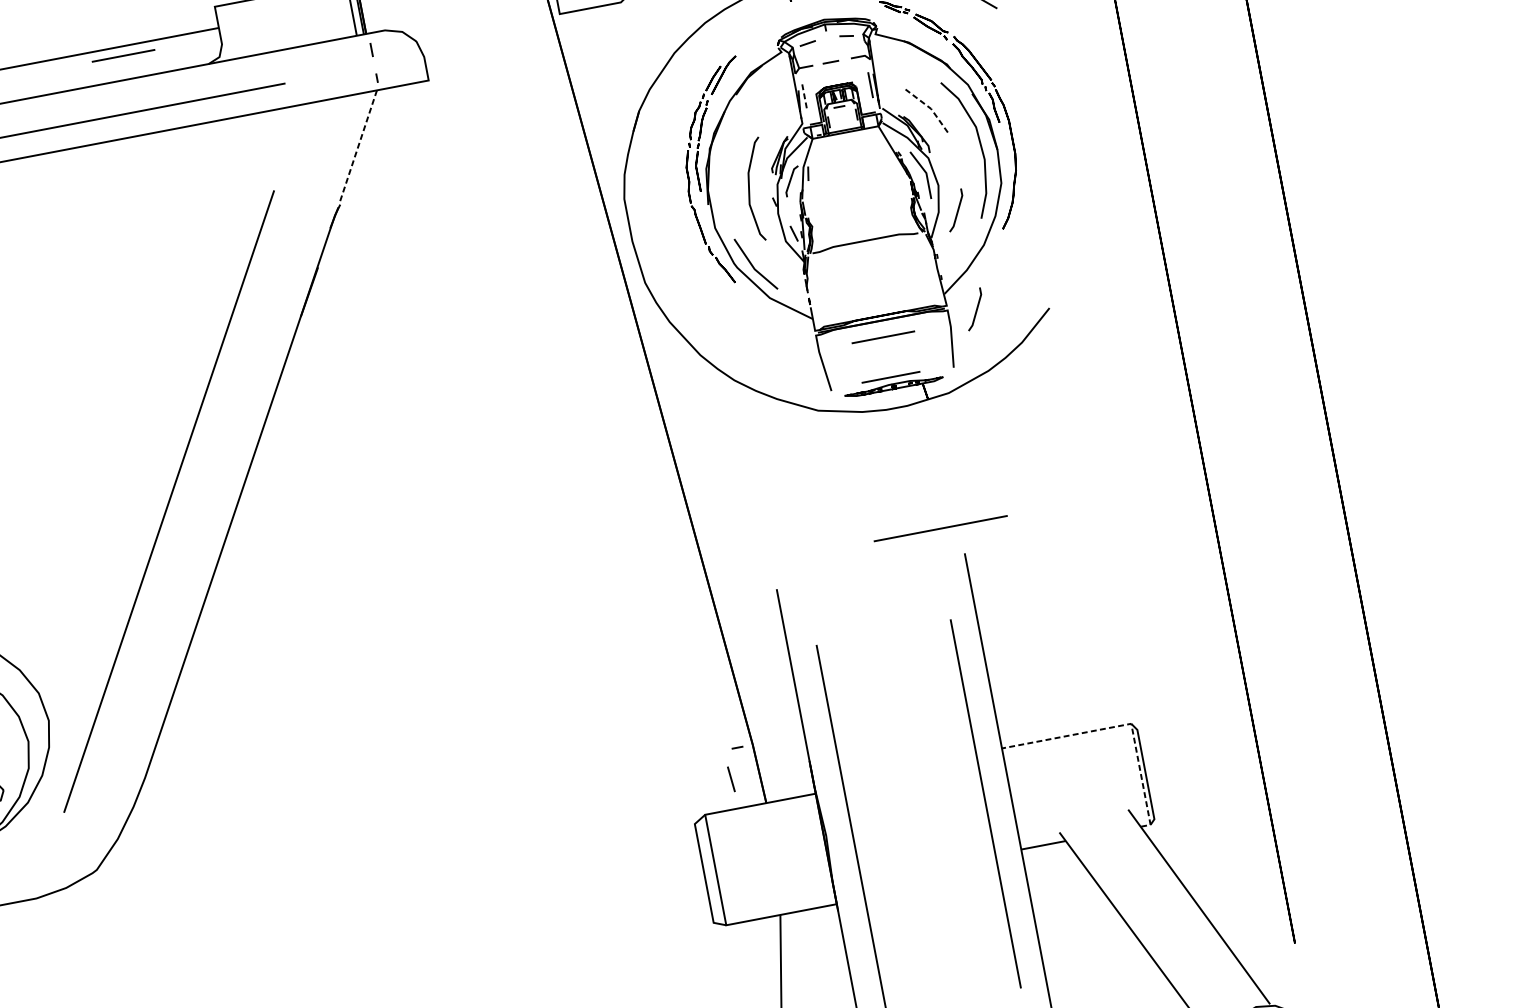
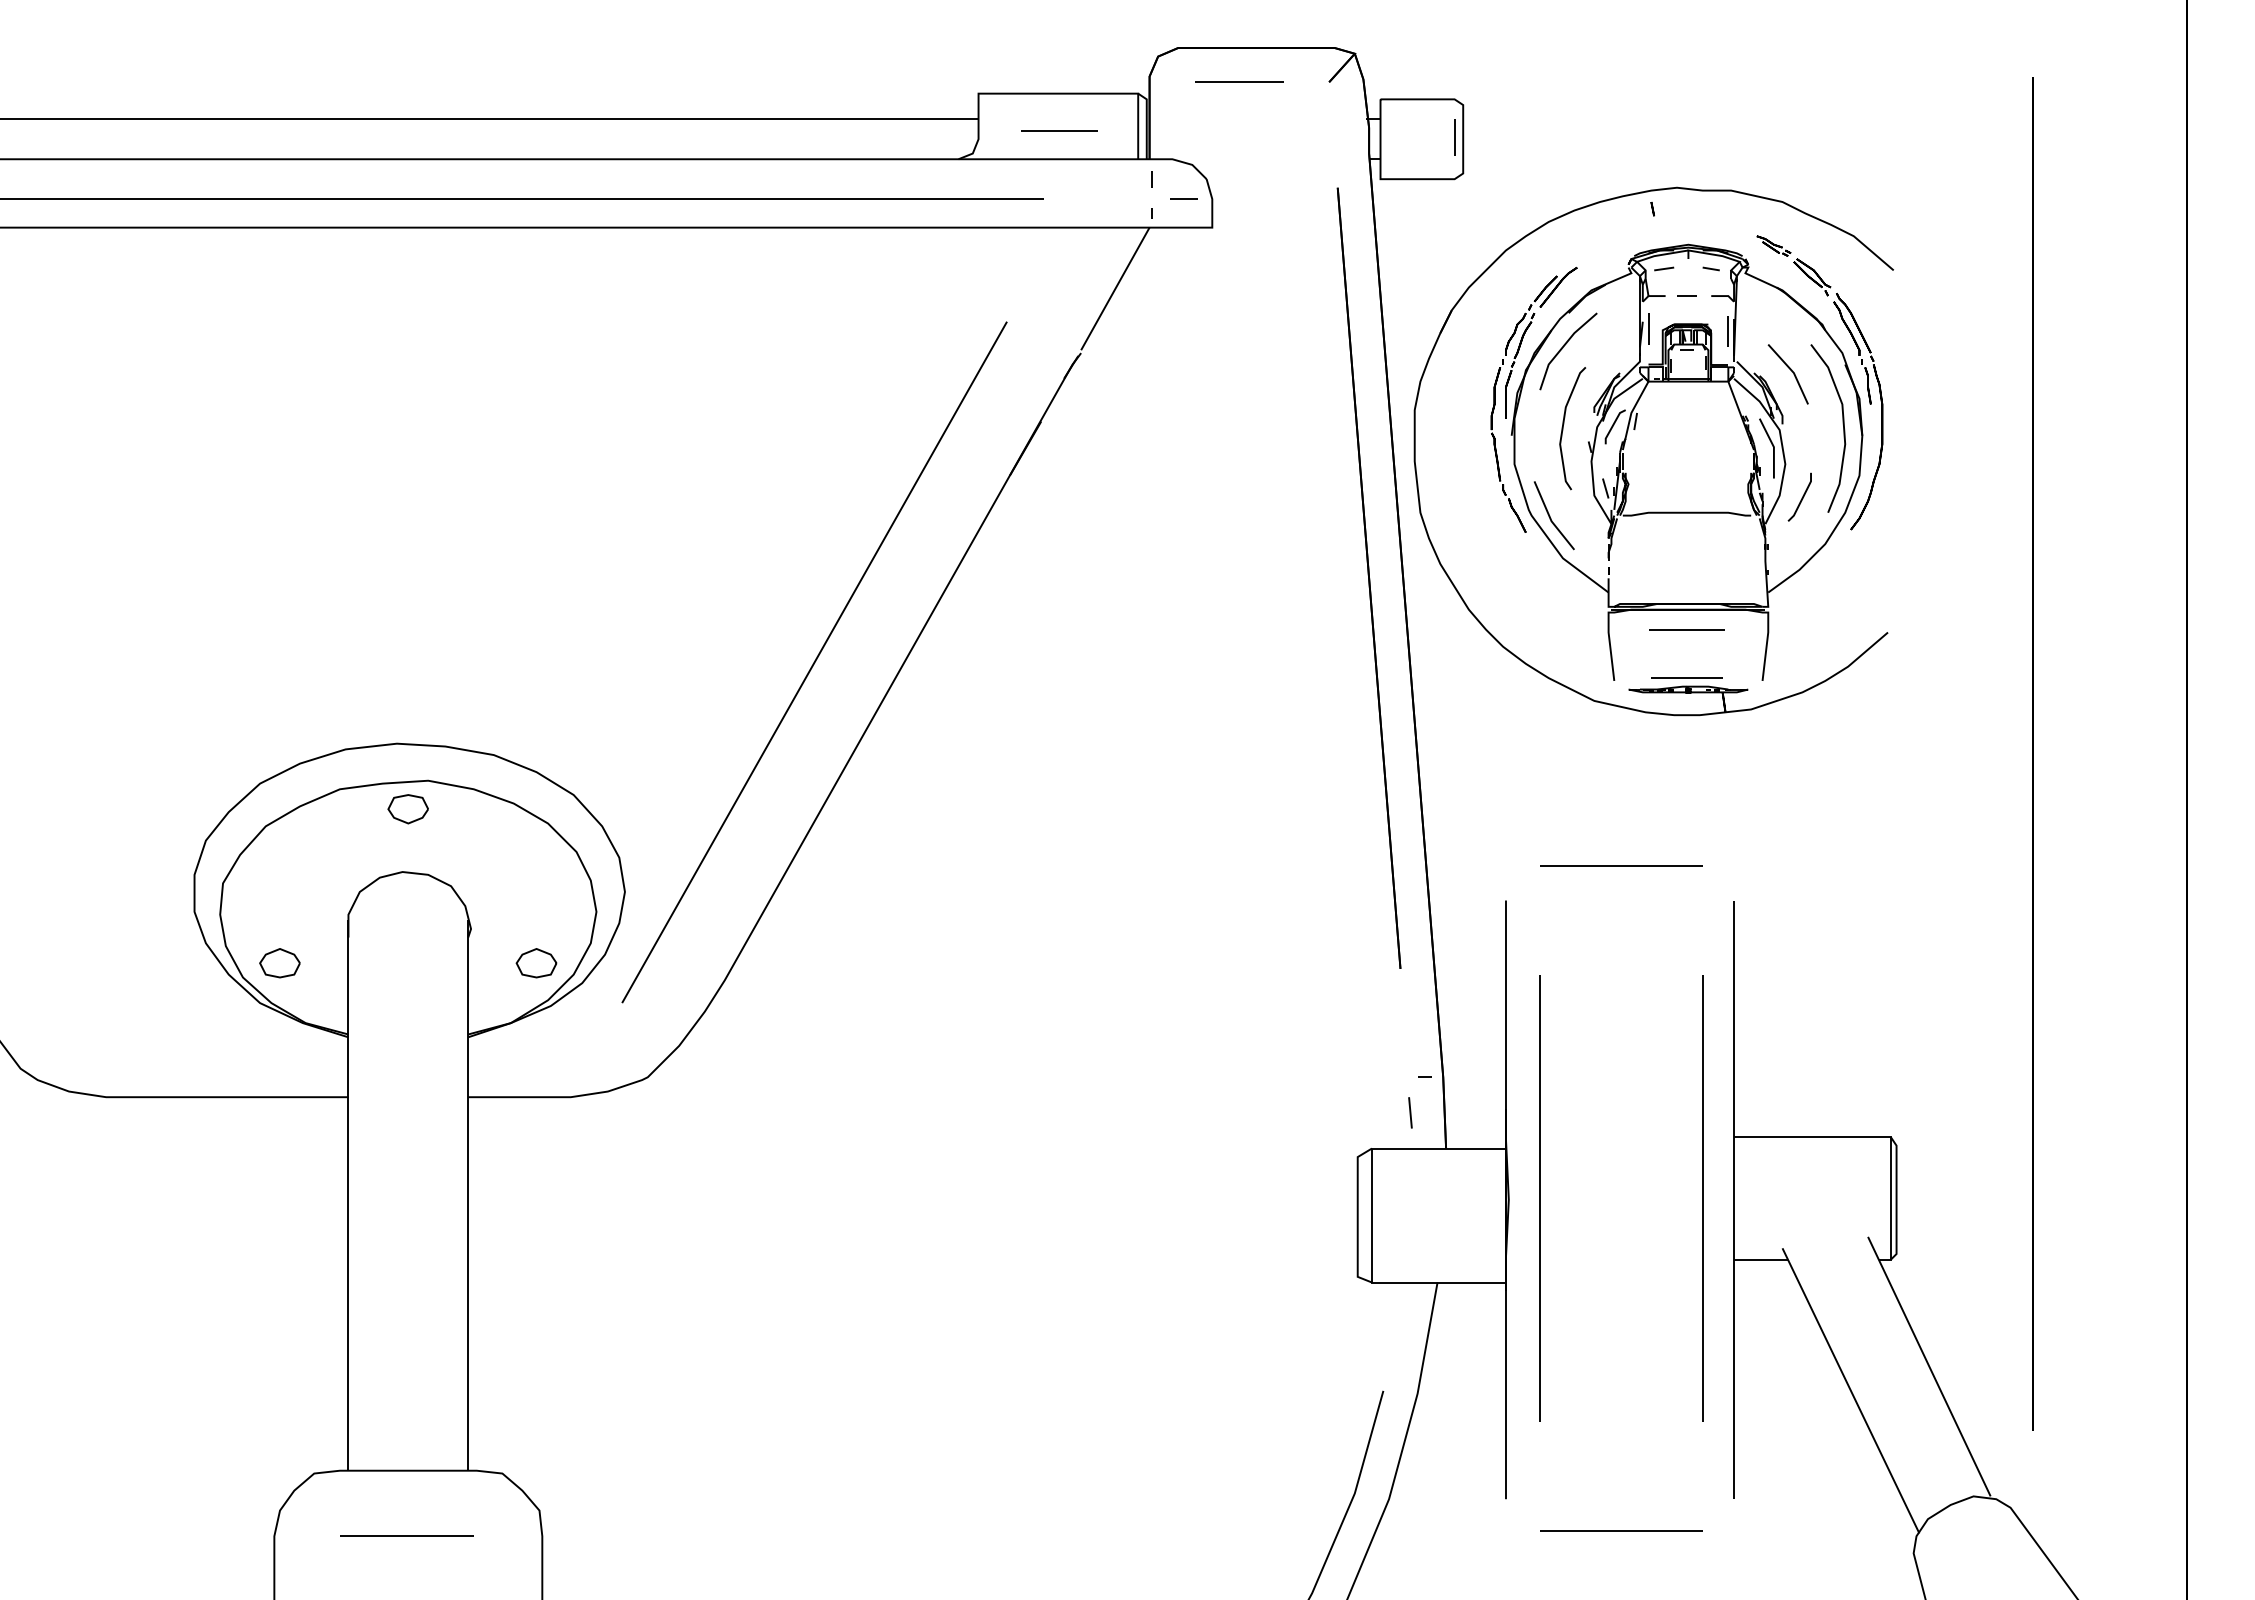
line: (123, 55) -> (1059, 130), moved
line: (400, 61) -> (1183, 198), added
line: (804, 95) -> (1648, 328), dashed -> solid
line: (929, 107) -> (1792, 371), dashed -> solid
line: (737, 124) -> (1563, 348), added
line: (358, 146) -> (1115, 289), dashed -> solid
line: (975, 309) -> (1801, 617), removed
line: (612, 344) -> (1368, 577), added
line: (940, 527) -> (1621, 865), moved
line: (1122, 725) -> (1880, 1137), dashed -> solid

